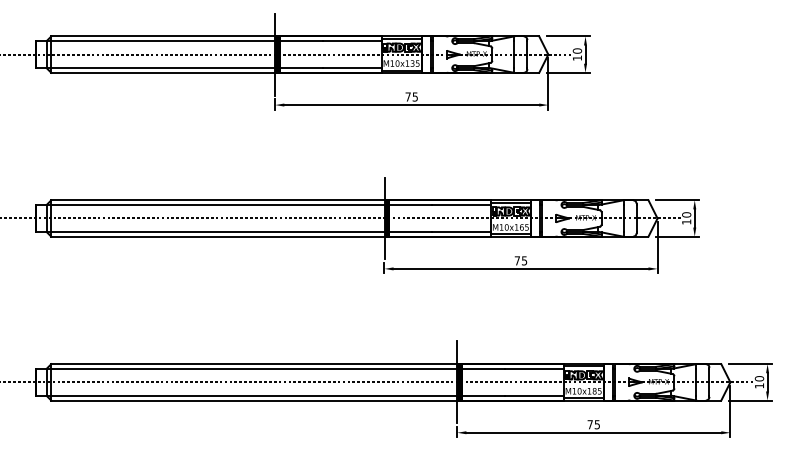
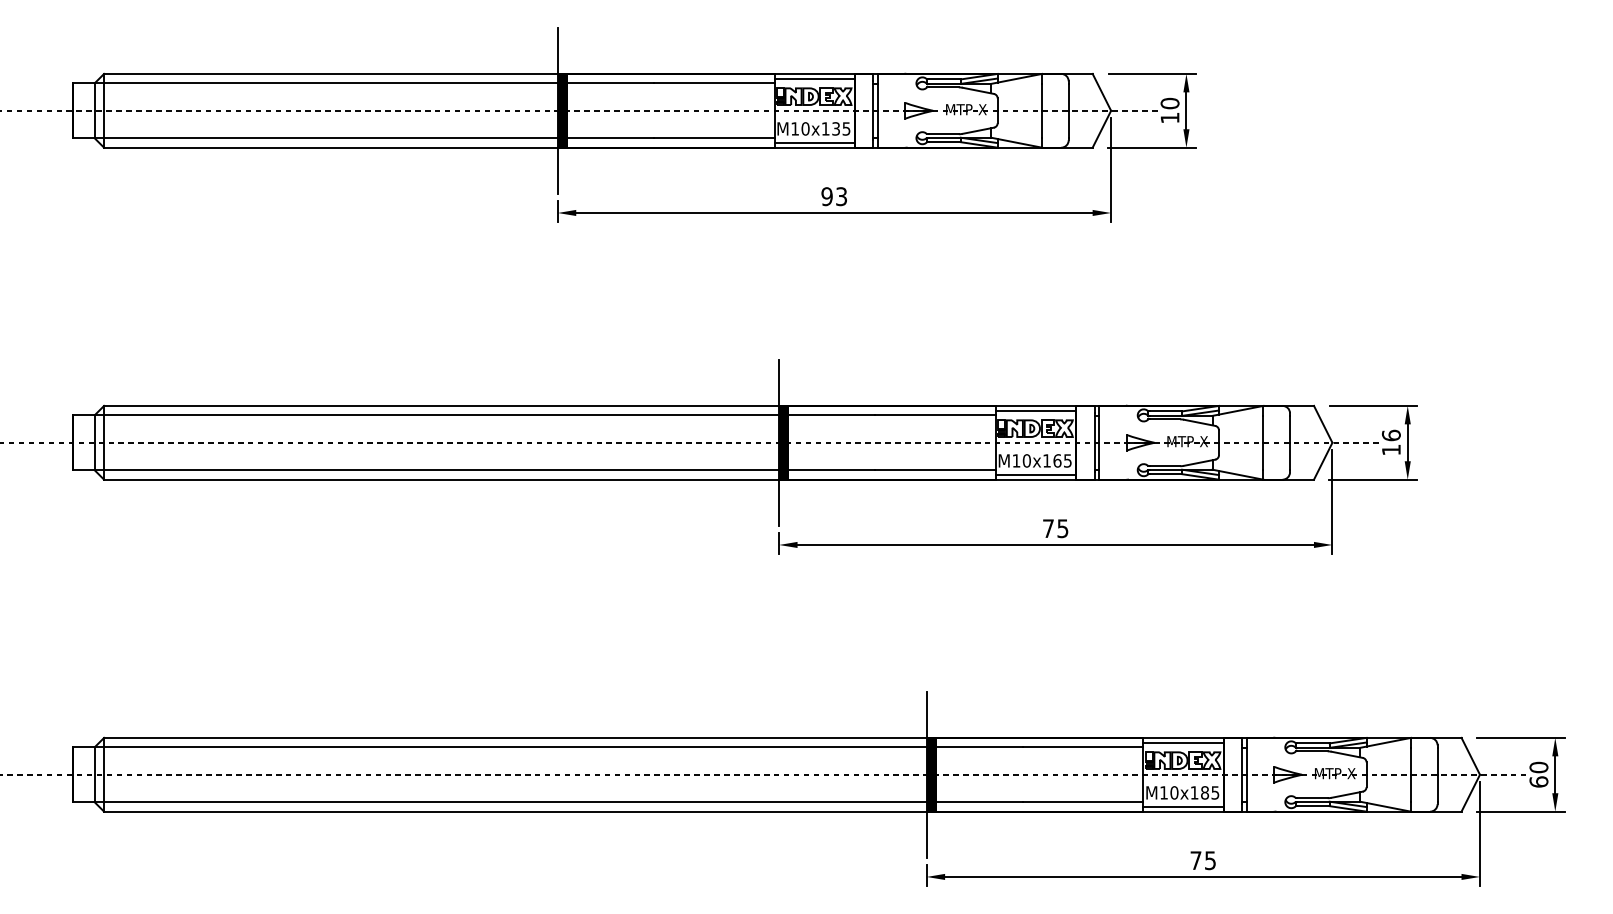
text: (411, 96) -> (833, 195), 75 -> 93
text: (686, 214) -> (1391, 434), 10 -> 16
text: (759, 385) -> (1538, 781), 10 -> 60

